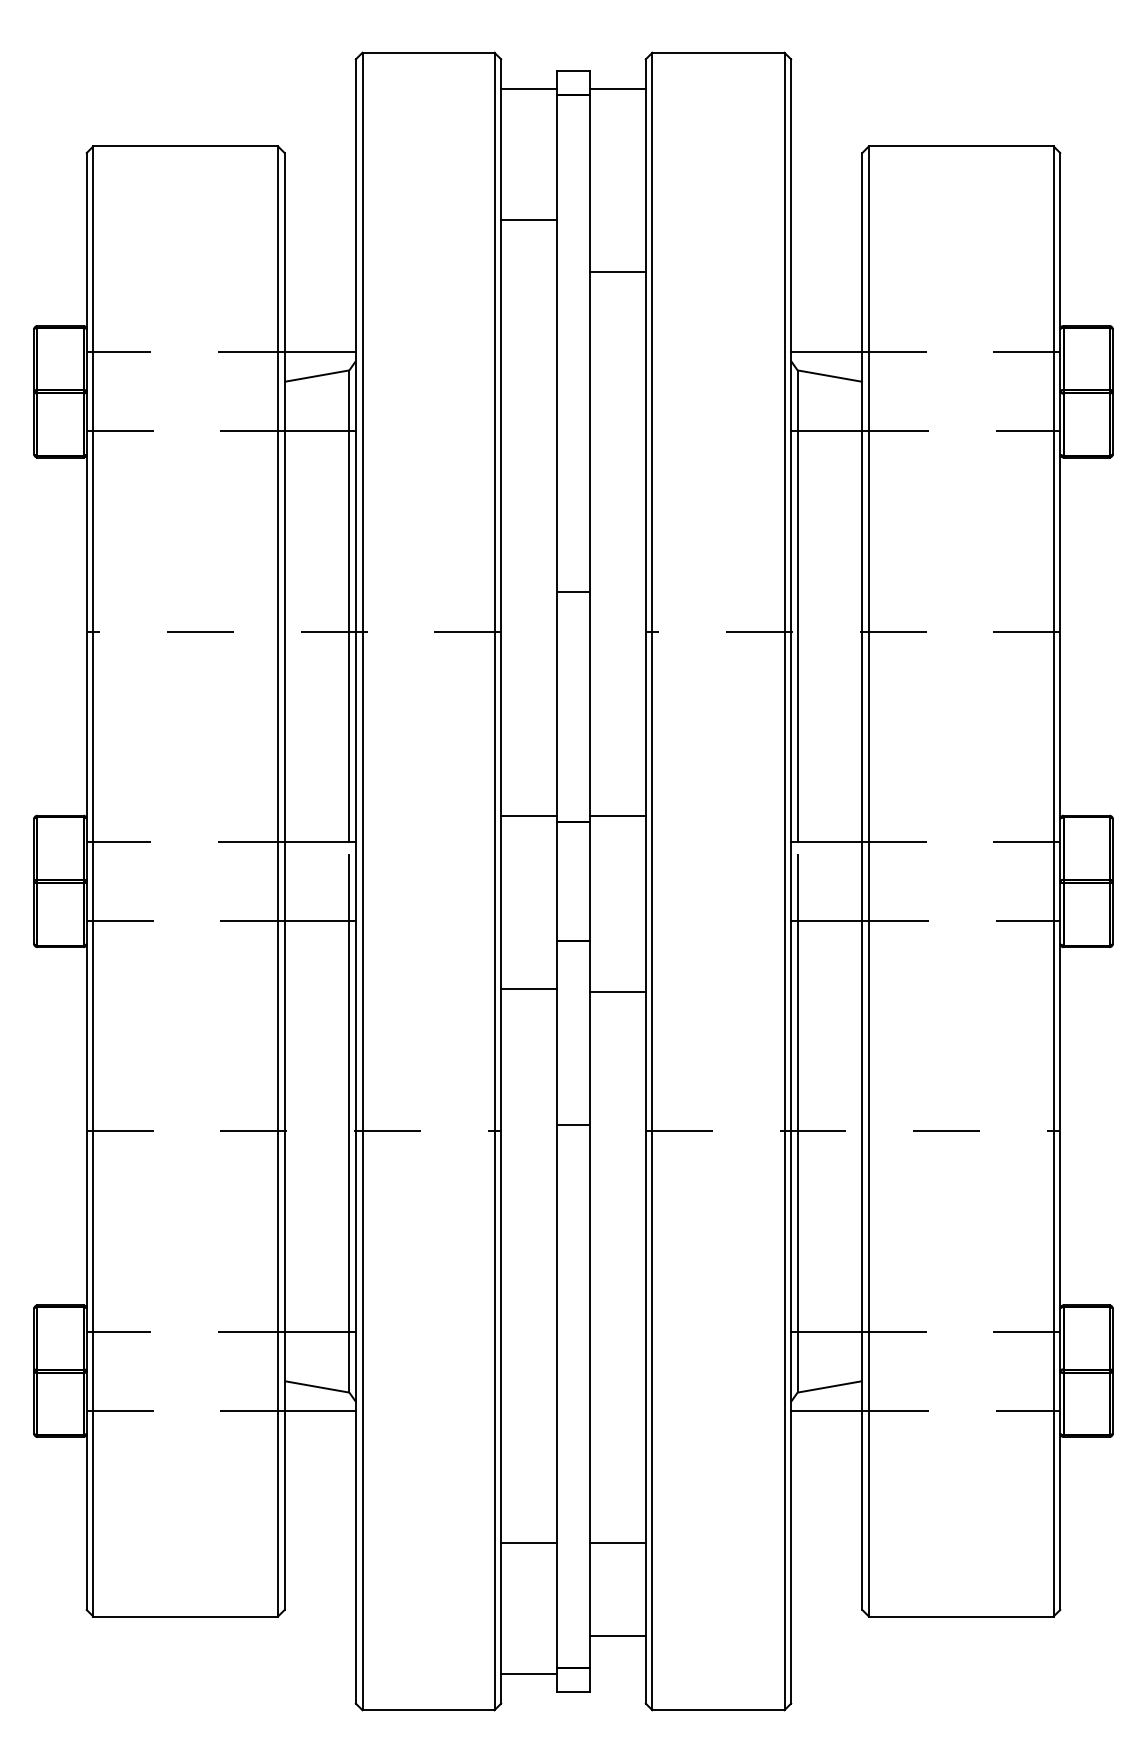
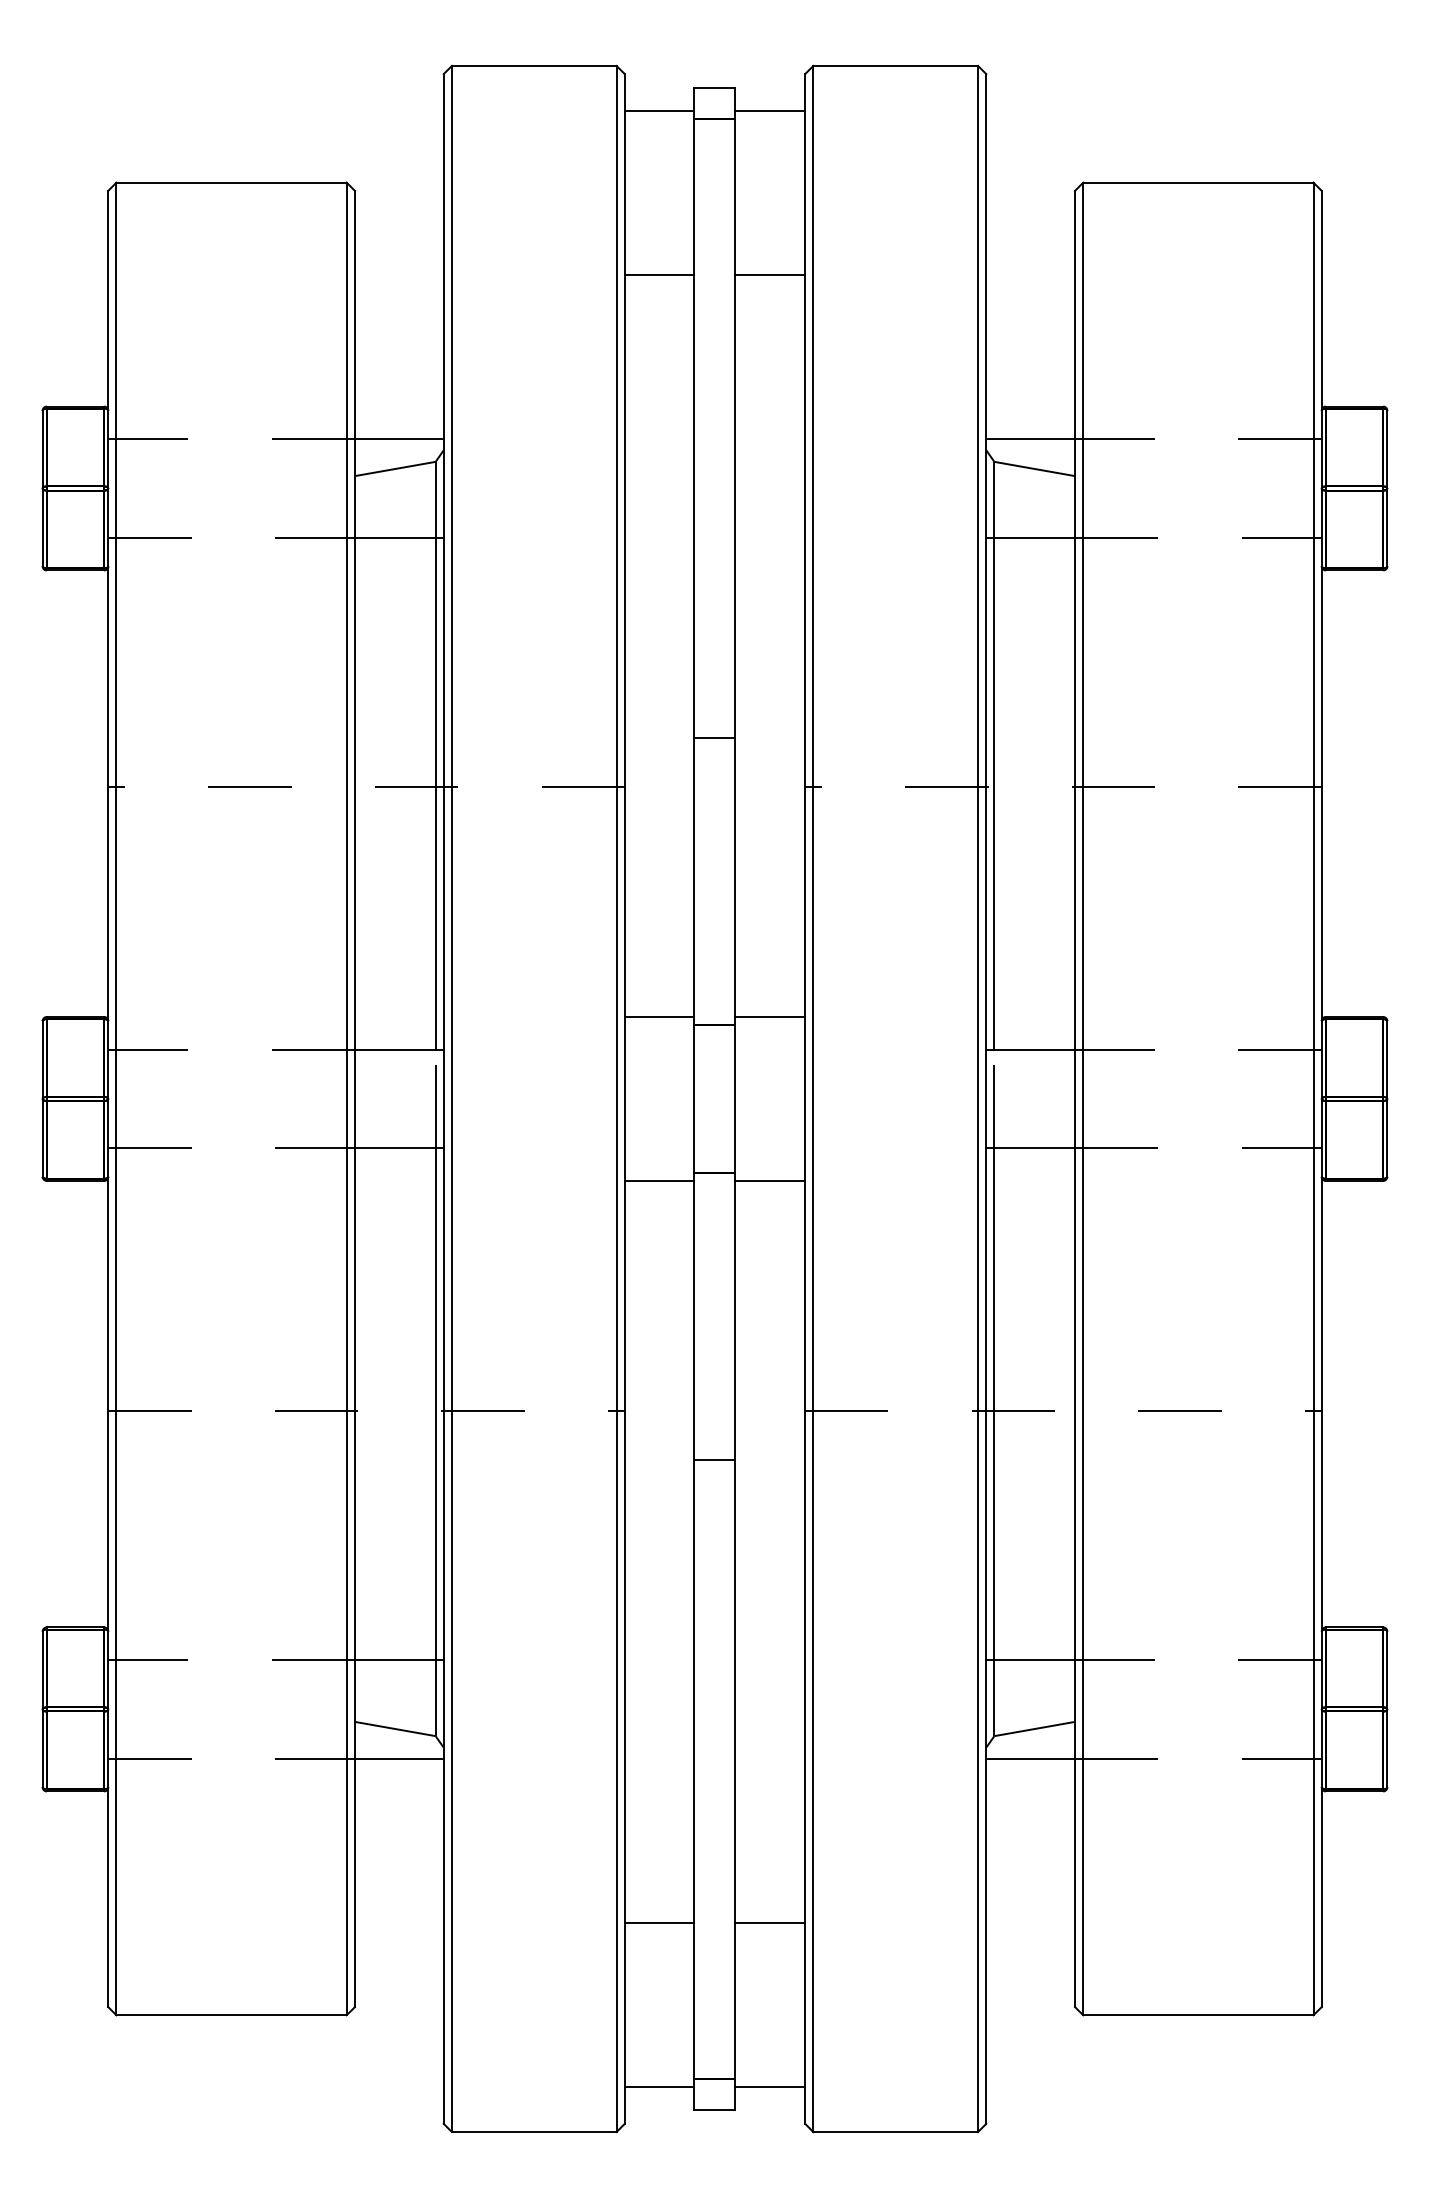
line: (618, 271) -> (770, 274), moved
line: (528, 988) -> (659, 1180), moved
line: (618, 991) -> (770, 1180), moved
line: (573, 1124) -> (714, 1459), moved
line: (618, 1635) -> (770, 2087), moved

